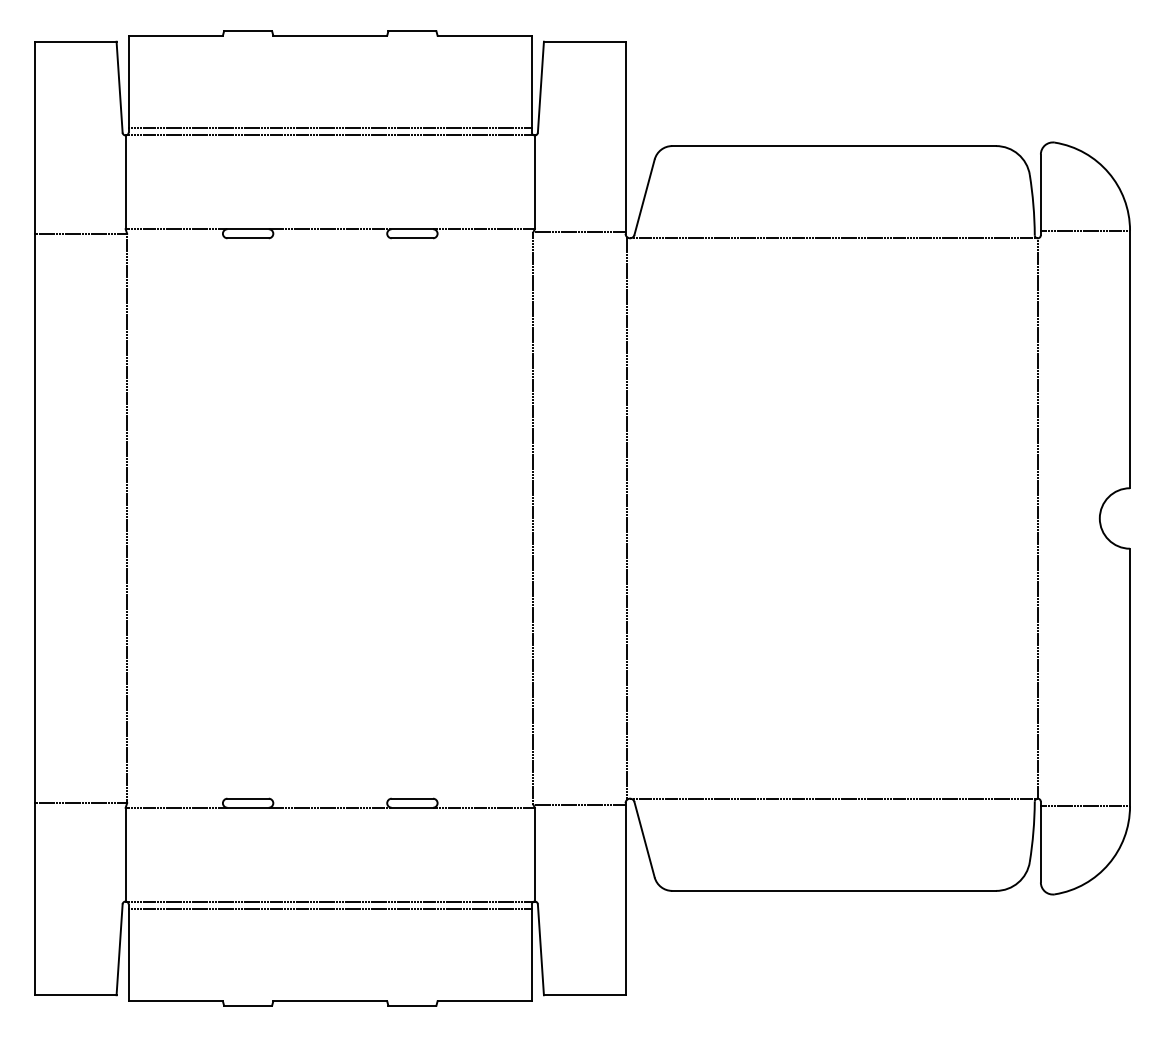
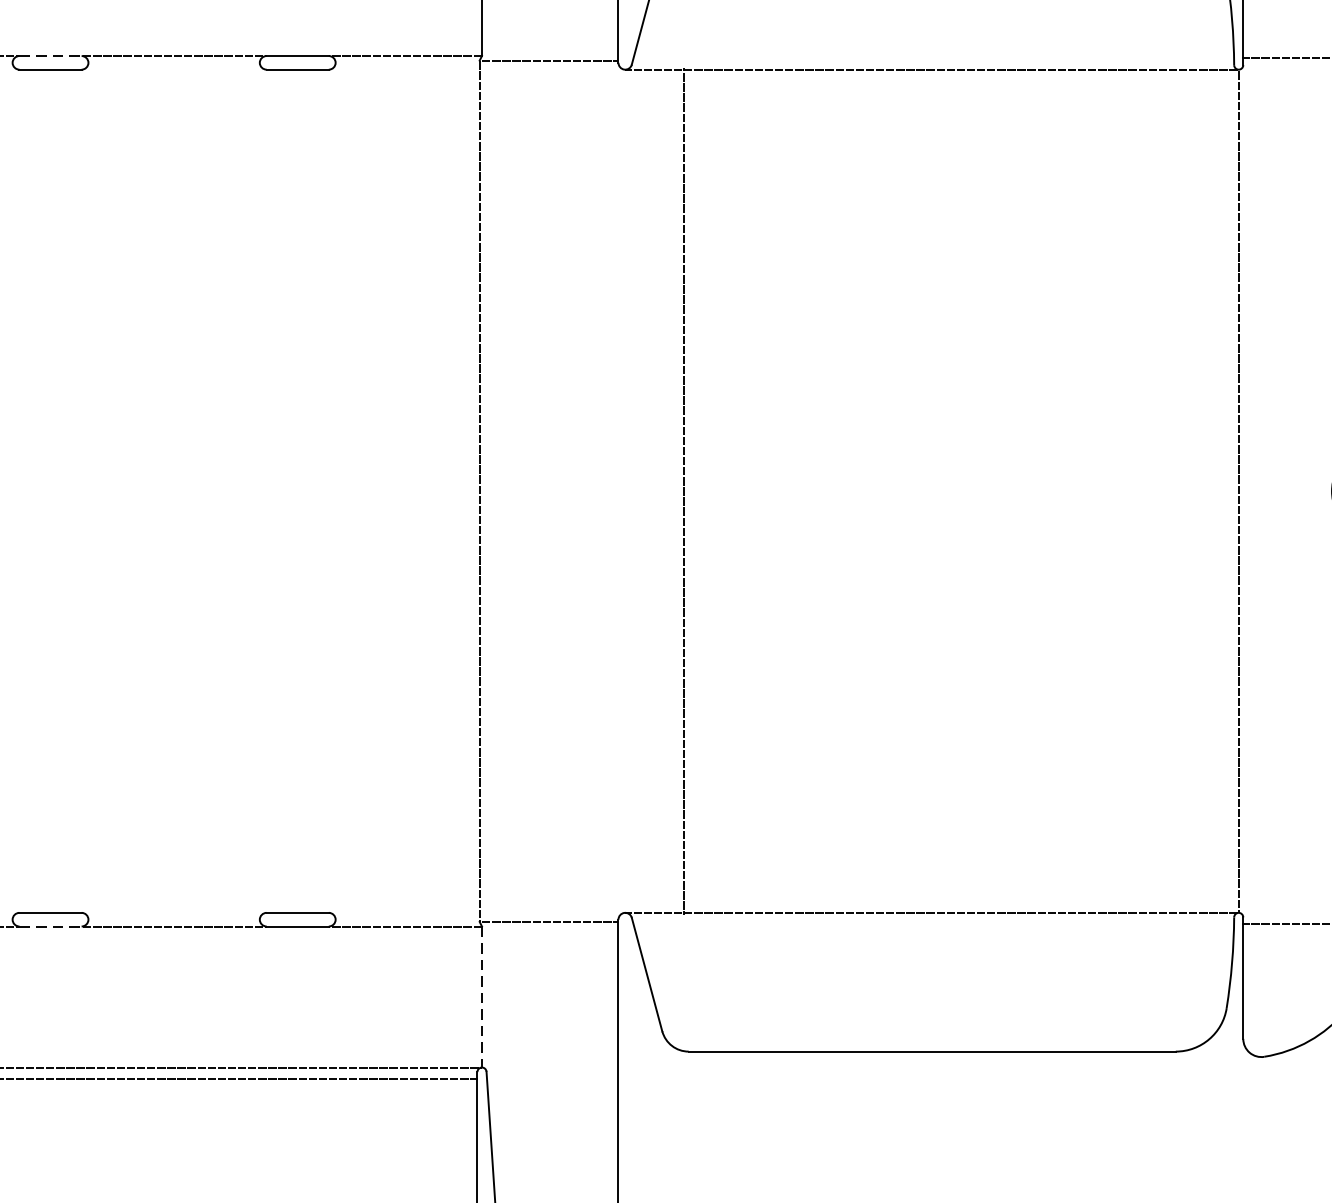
line: (248, 229) -> (51, 56), solid -> dashed
line: (627, 518) -> (684, 491), moved
line: (248, 807) -> (51, 926), solid -> dashed
line: (534, 854) -> (481, 996), solid -> dashed

